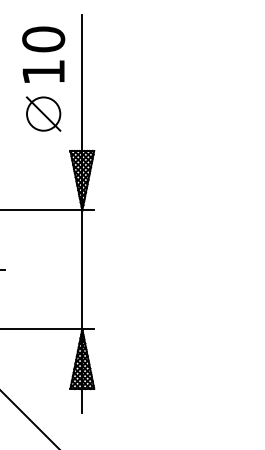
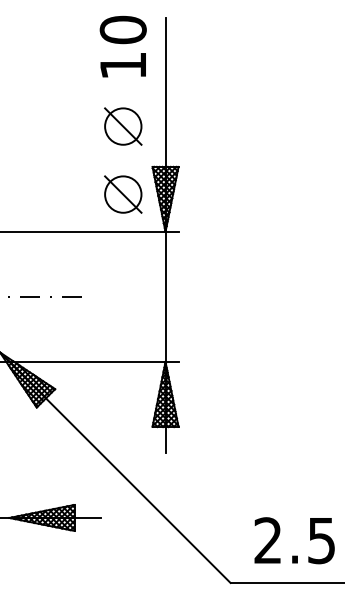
text: (42, 54) -> (122, 46), moved
part: (43, 176) -> (123, 194), added

